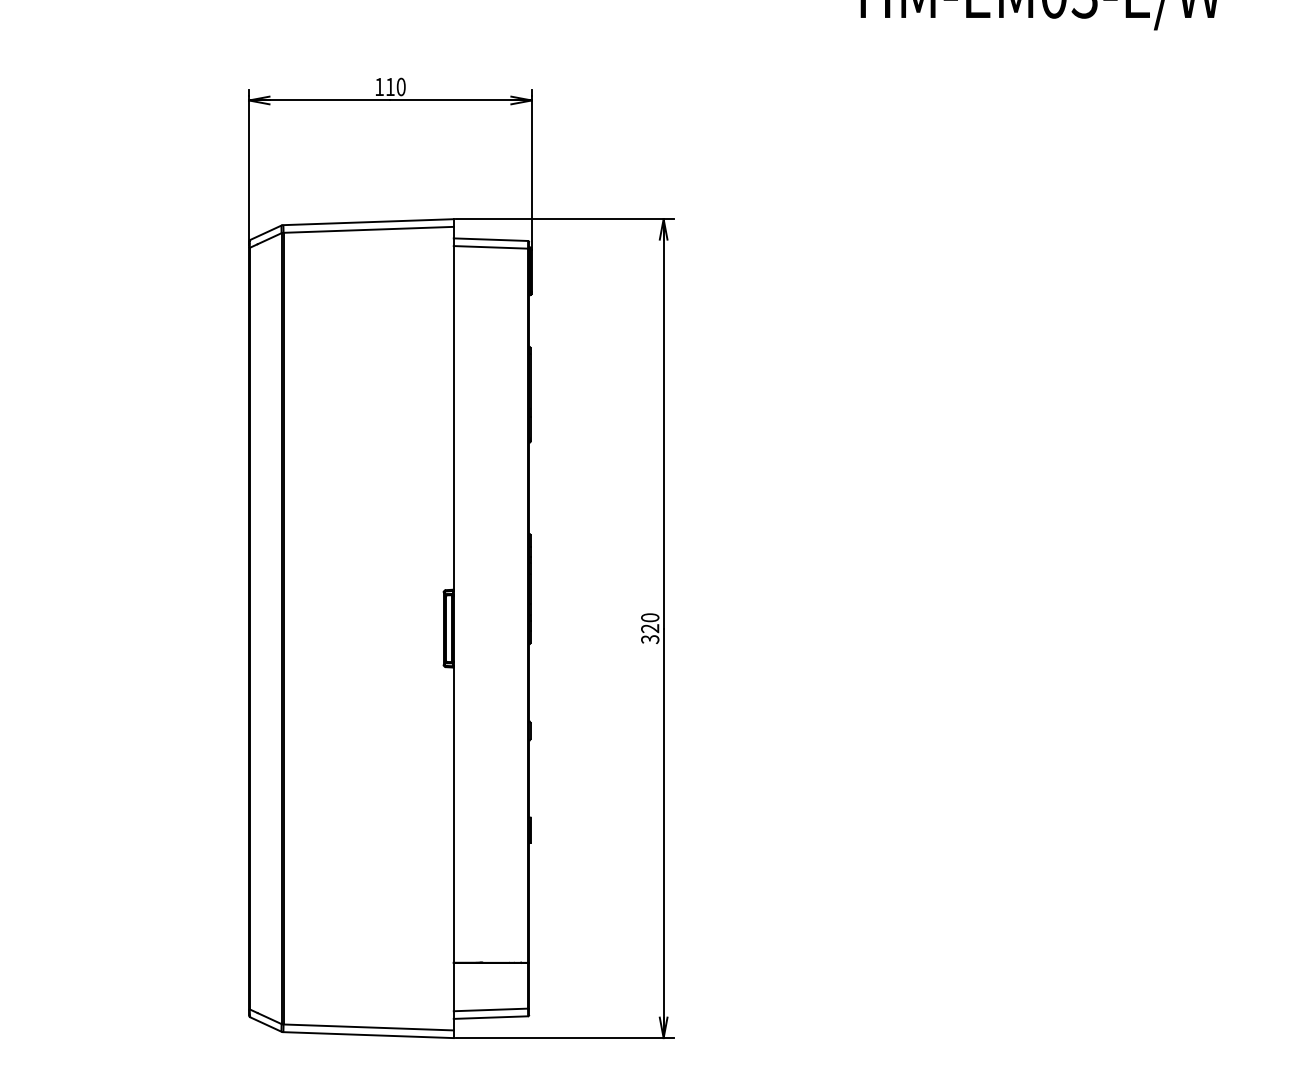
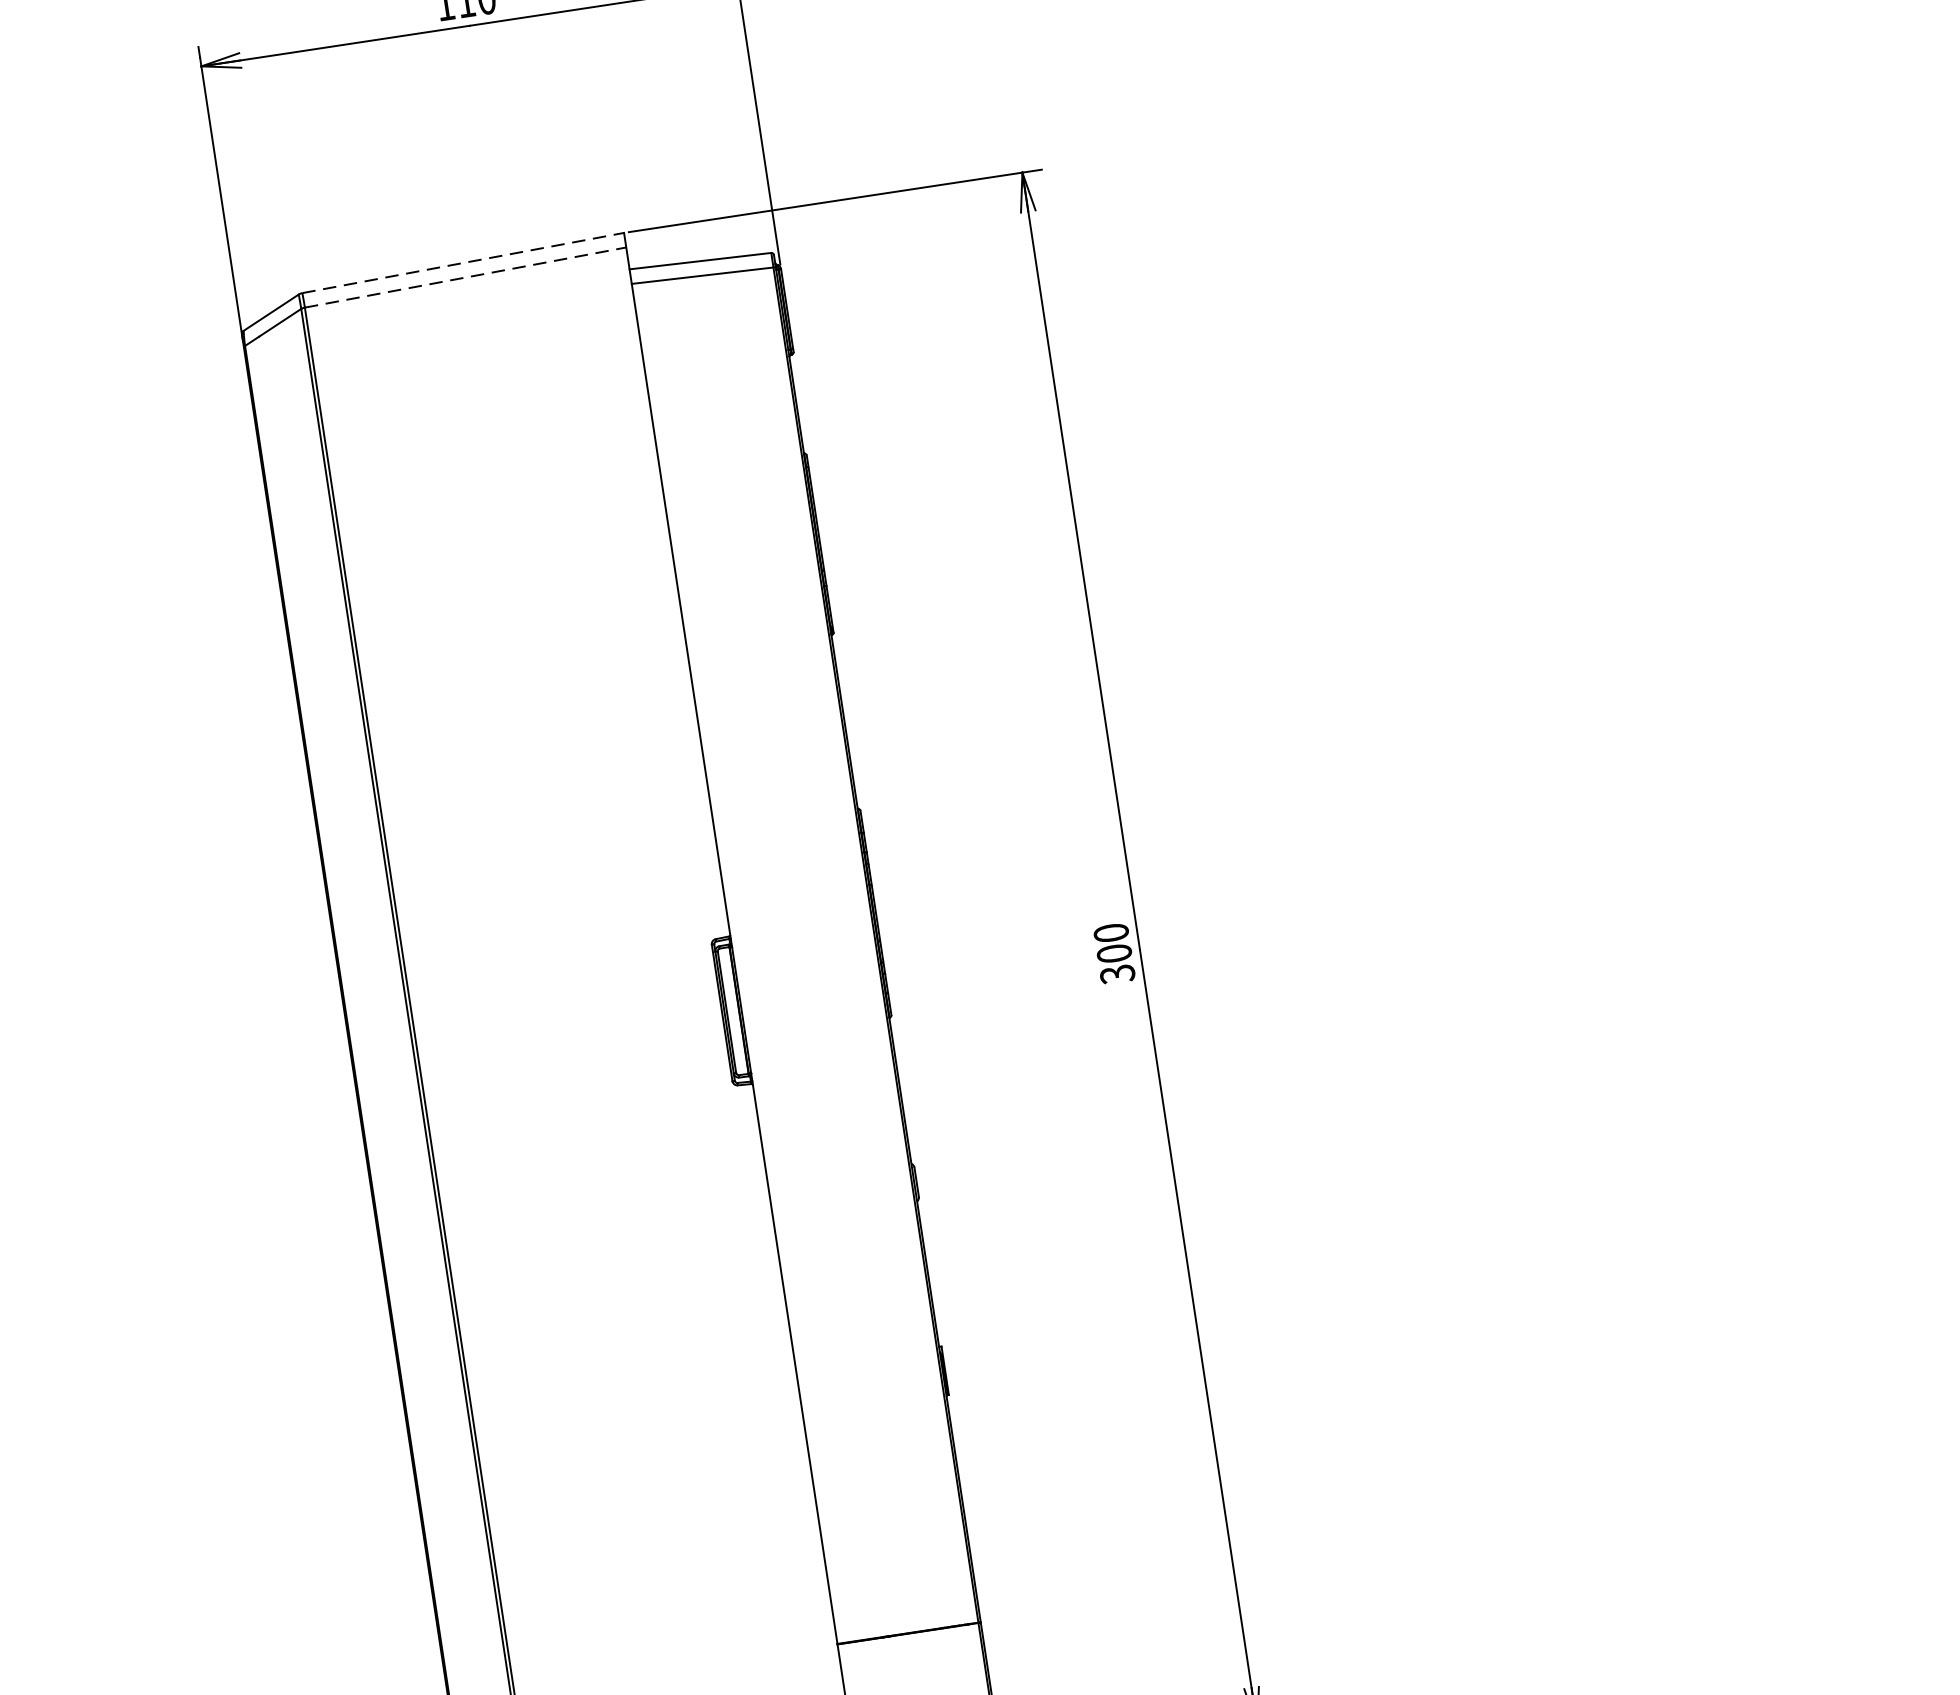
line: (369, 222) -> (465, 263), solid -> dashed
line: (369, 229) -> (467, 276), solid -> dashed
text: (650, 628) -> (1114, 953), 320 -> 300

